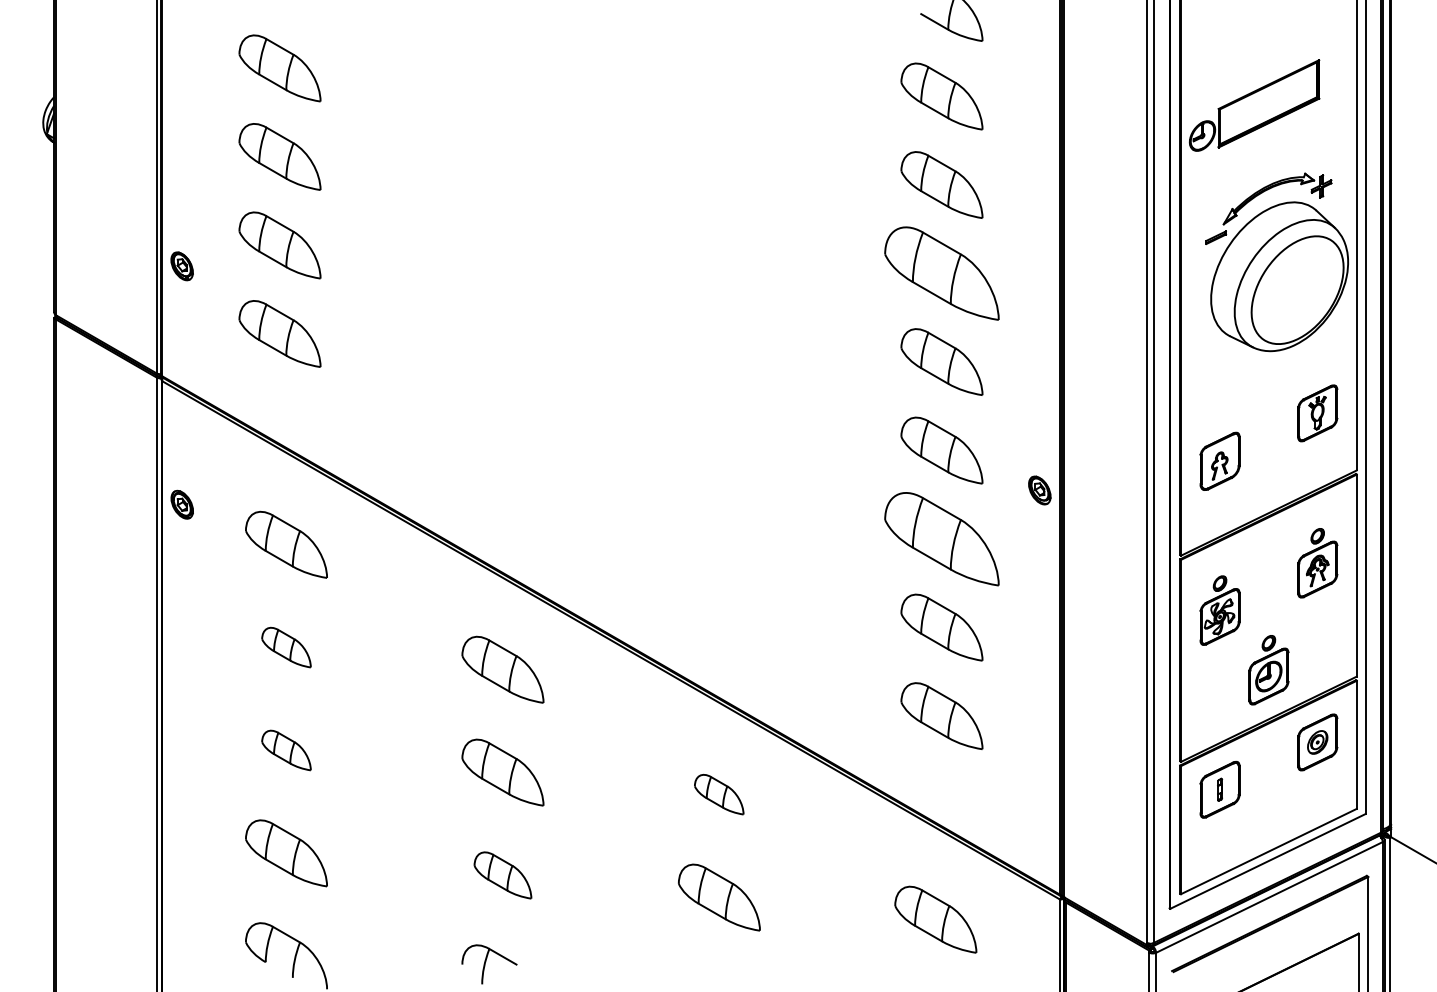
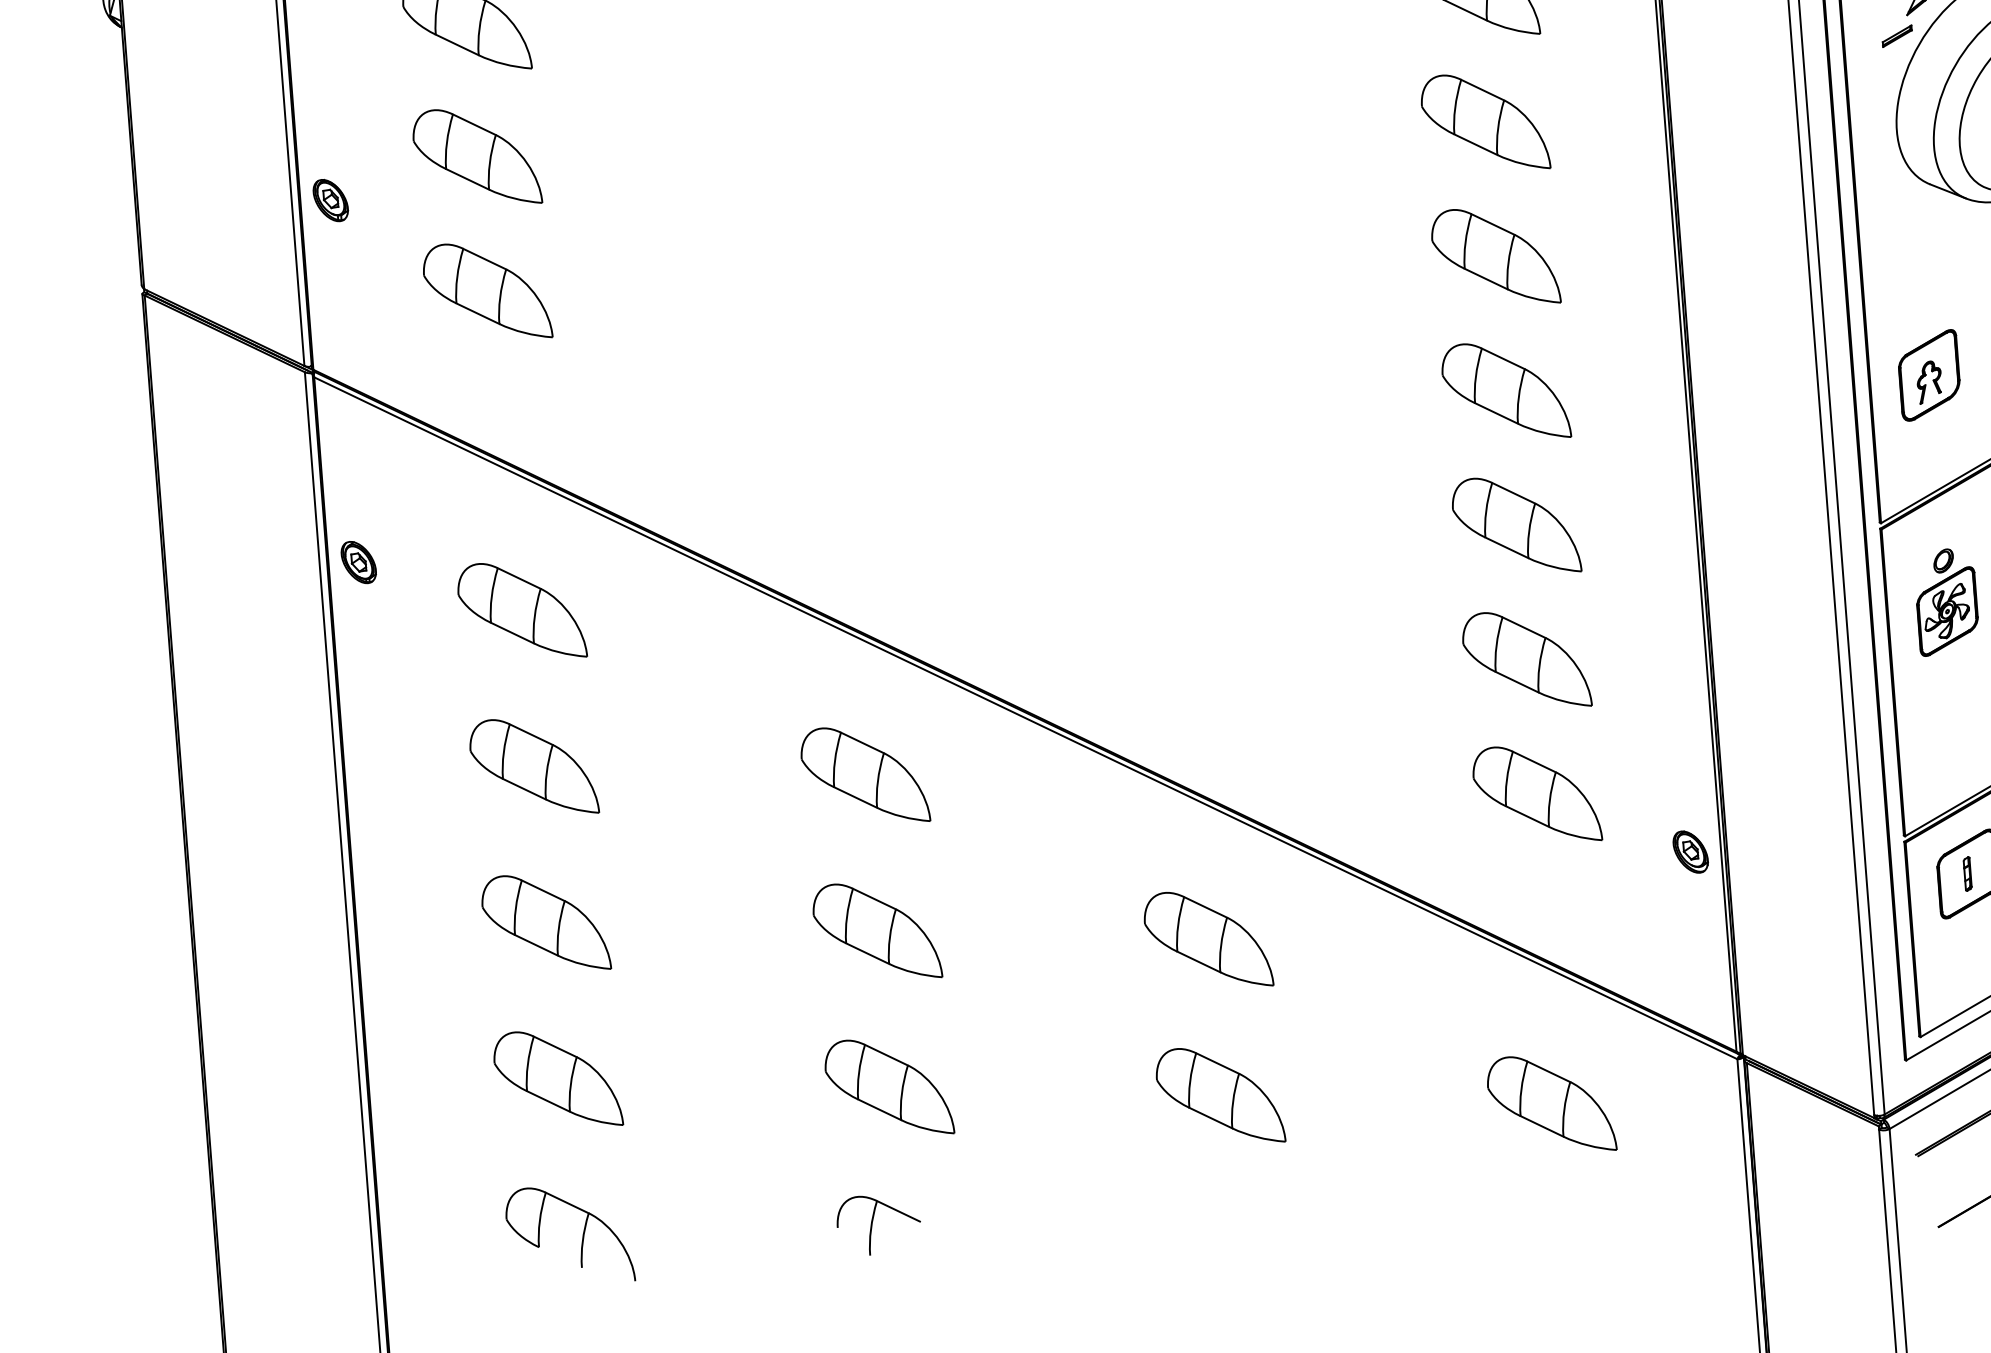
part: (941, 273) -> (1484, 122), size x0.71
part: (1039, 490) -> (1690, 852), moved
part: (941, 538) -> (1515, 525), size x0.71
part: (286, 647) -> (533, 767), size x1.67
part: (286, 750) -> (545, 923), size x1.67
part: (718, 794) -> (1206, 939), size x1.67
part: (502, 875) -> (888, 1087), size x1.43

